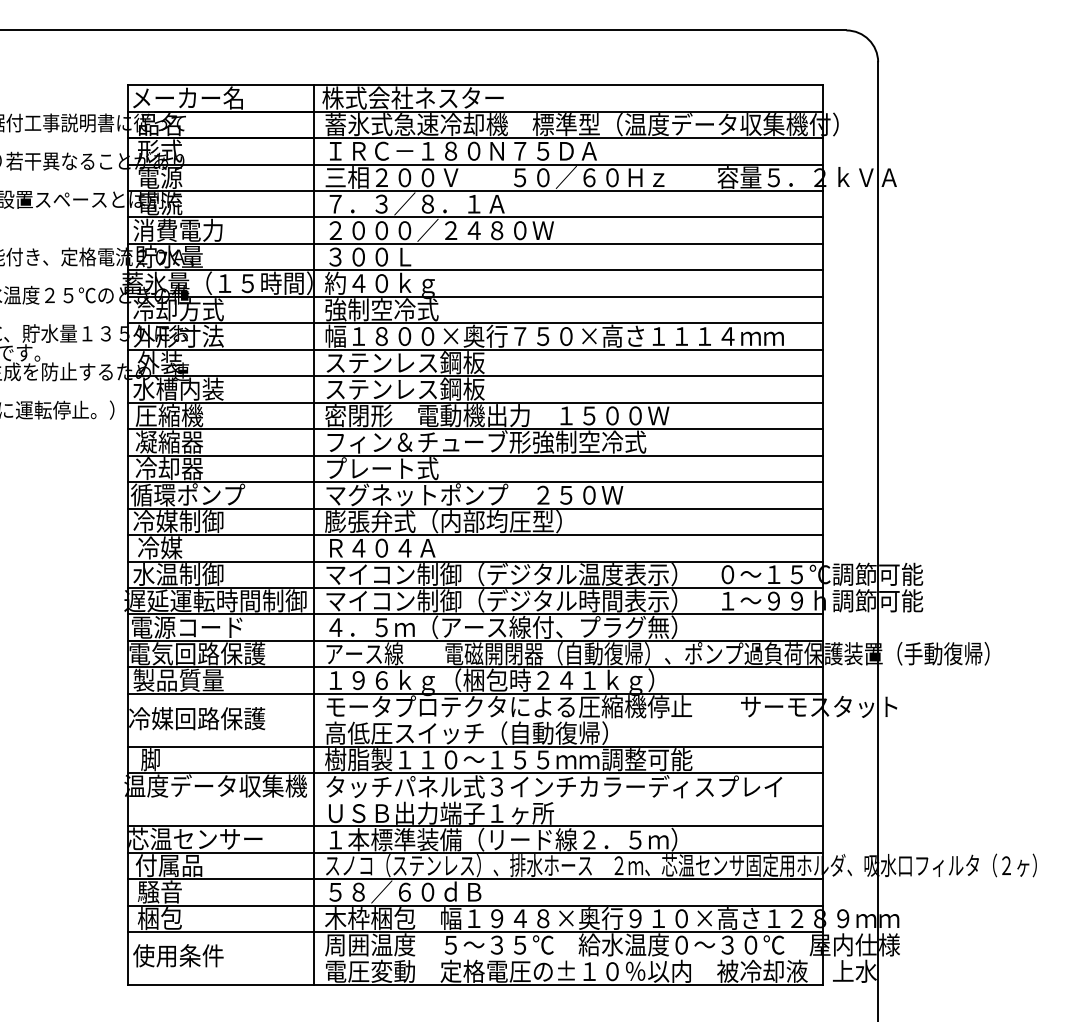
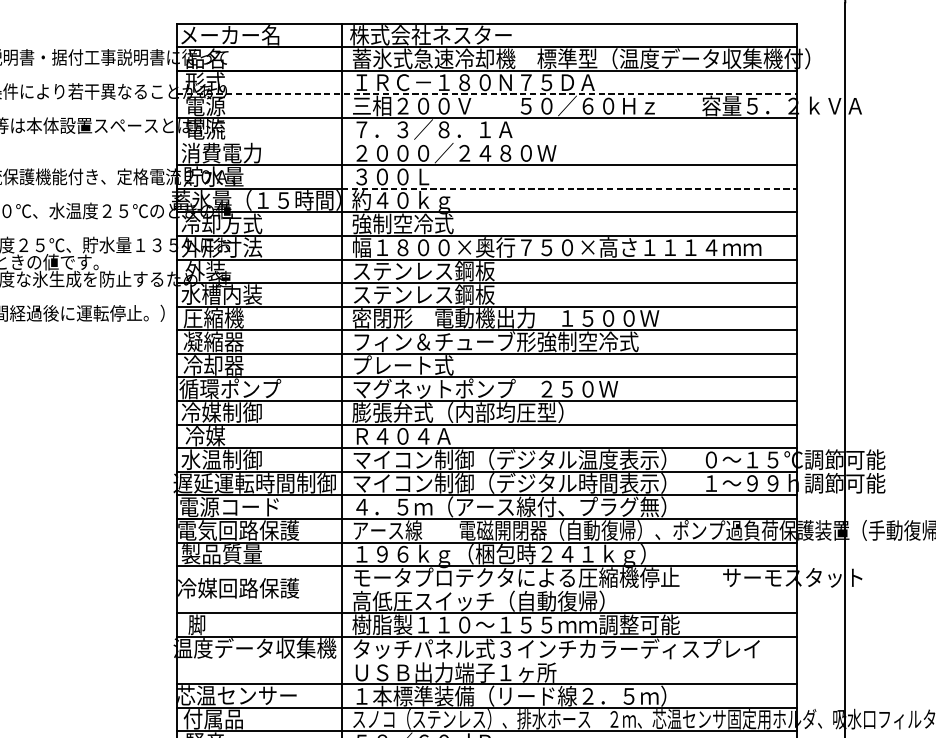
line: (475, 164) -> (486, 94), solid -> dashed
line: (475, 217) -> (486, 141), removed
line: (568, 270) -> (569, 188), solid -> dashed

